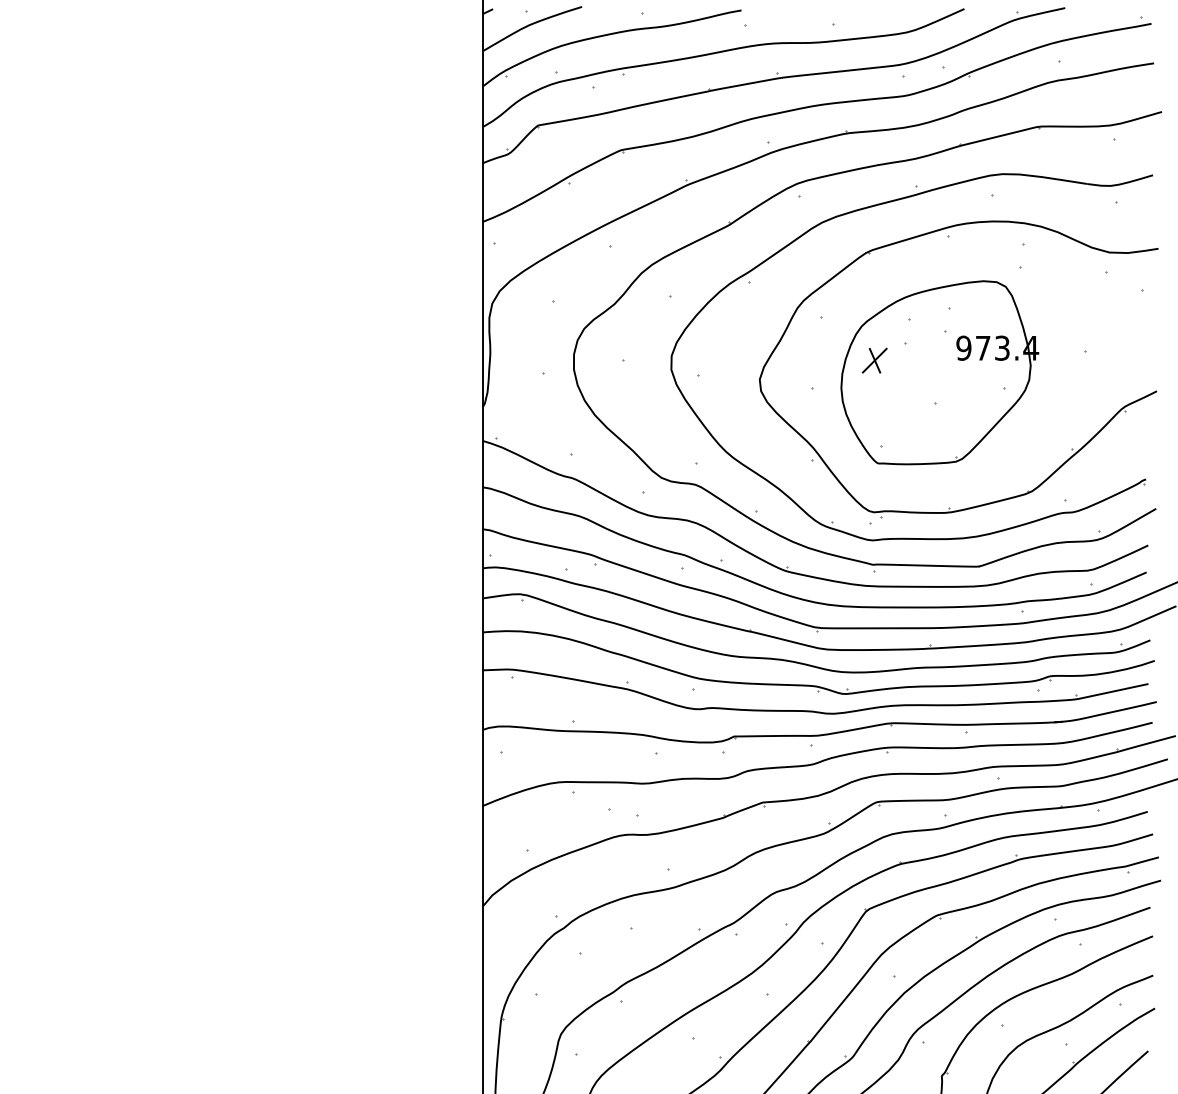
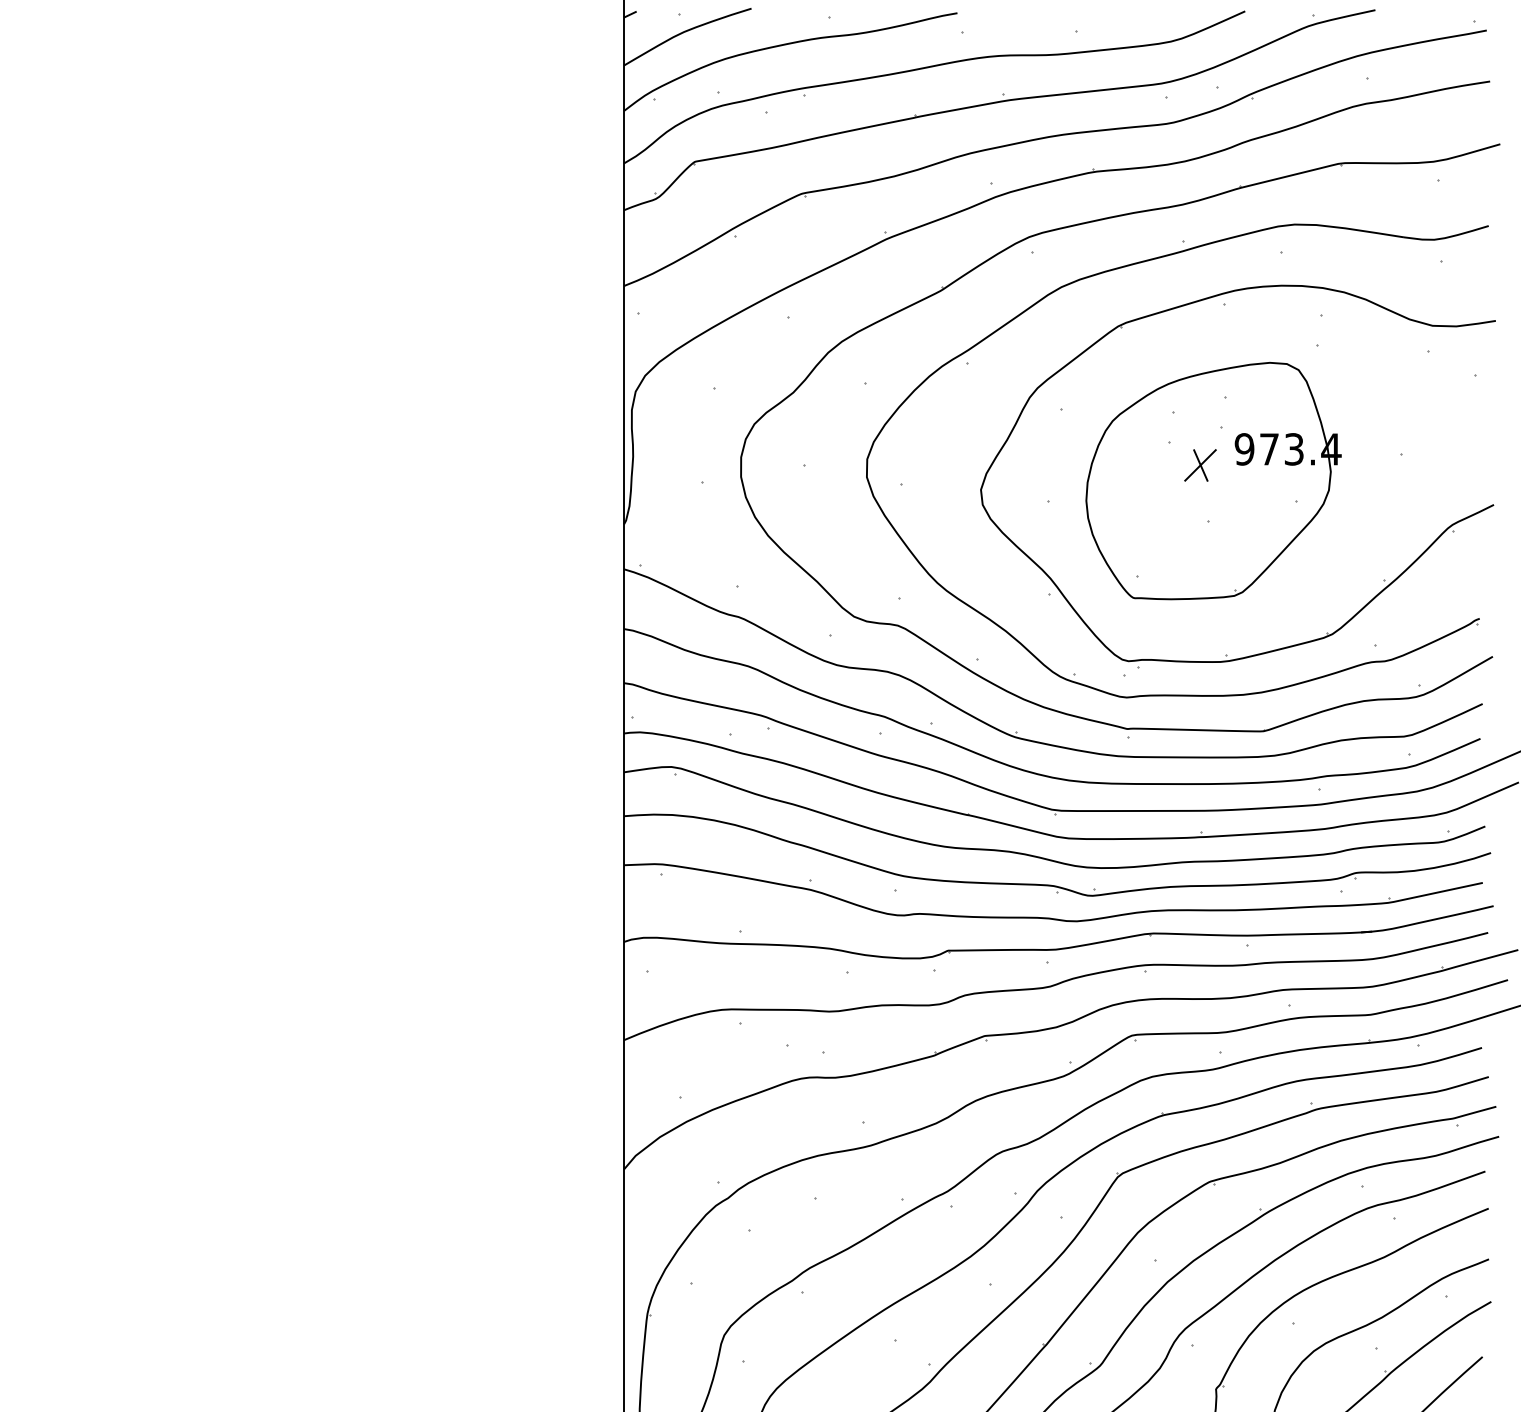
part: (874, 360) -> (1200, 465), moved

